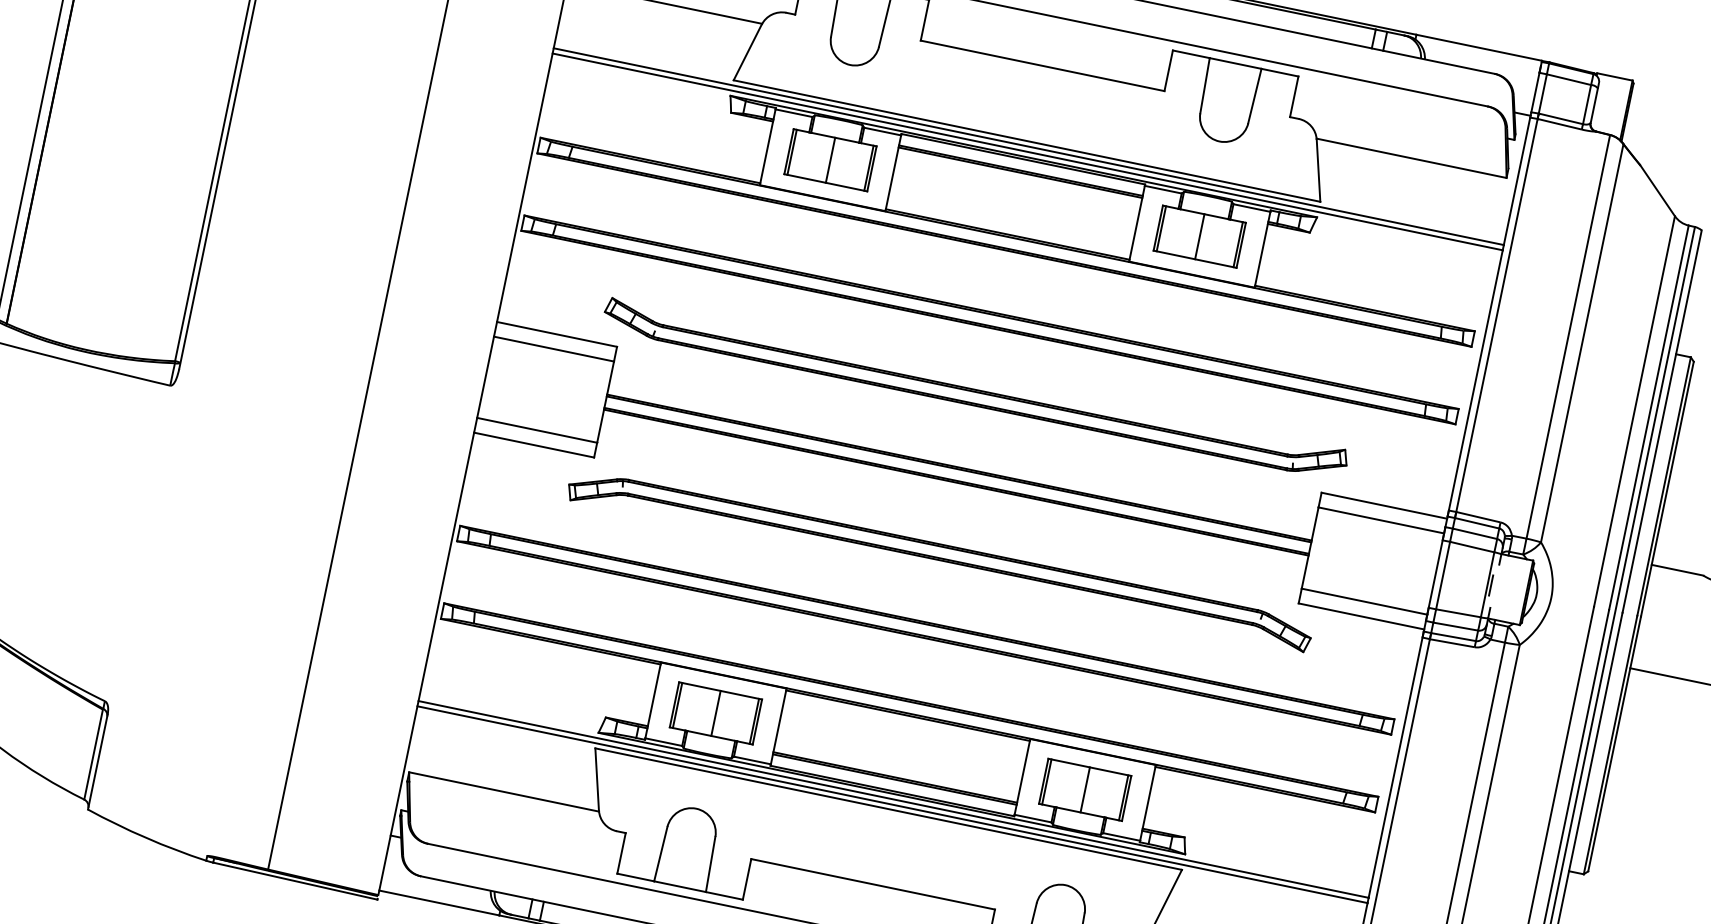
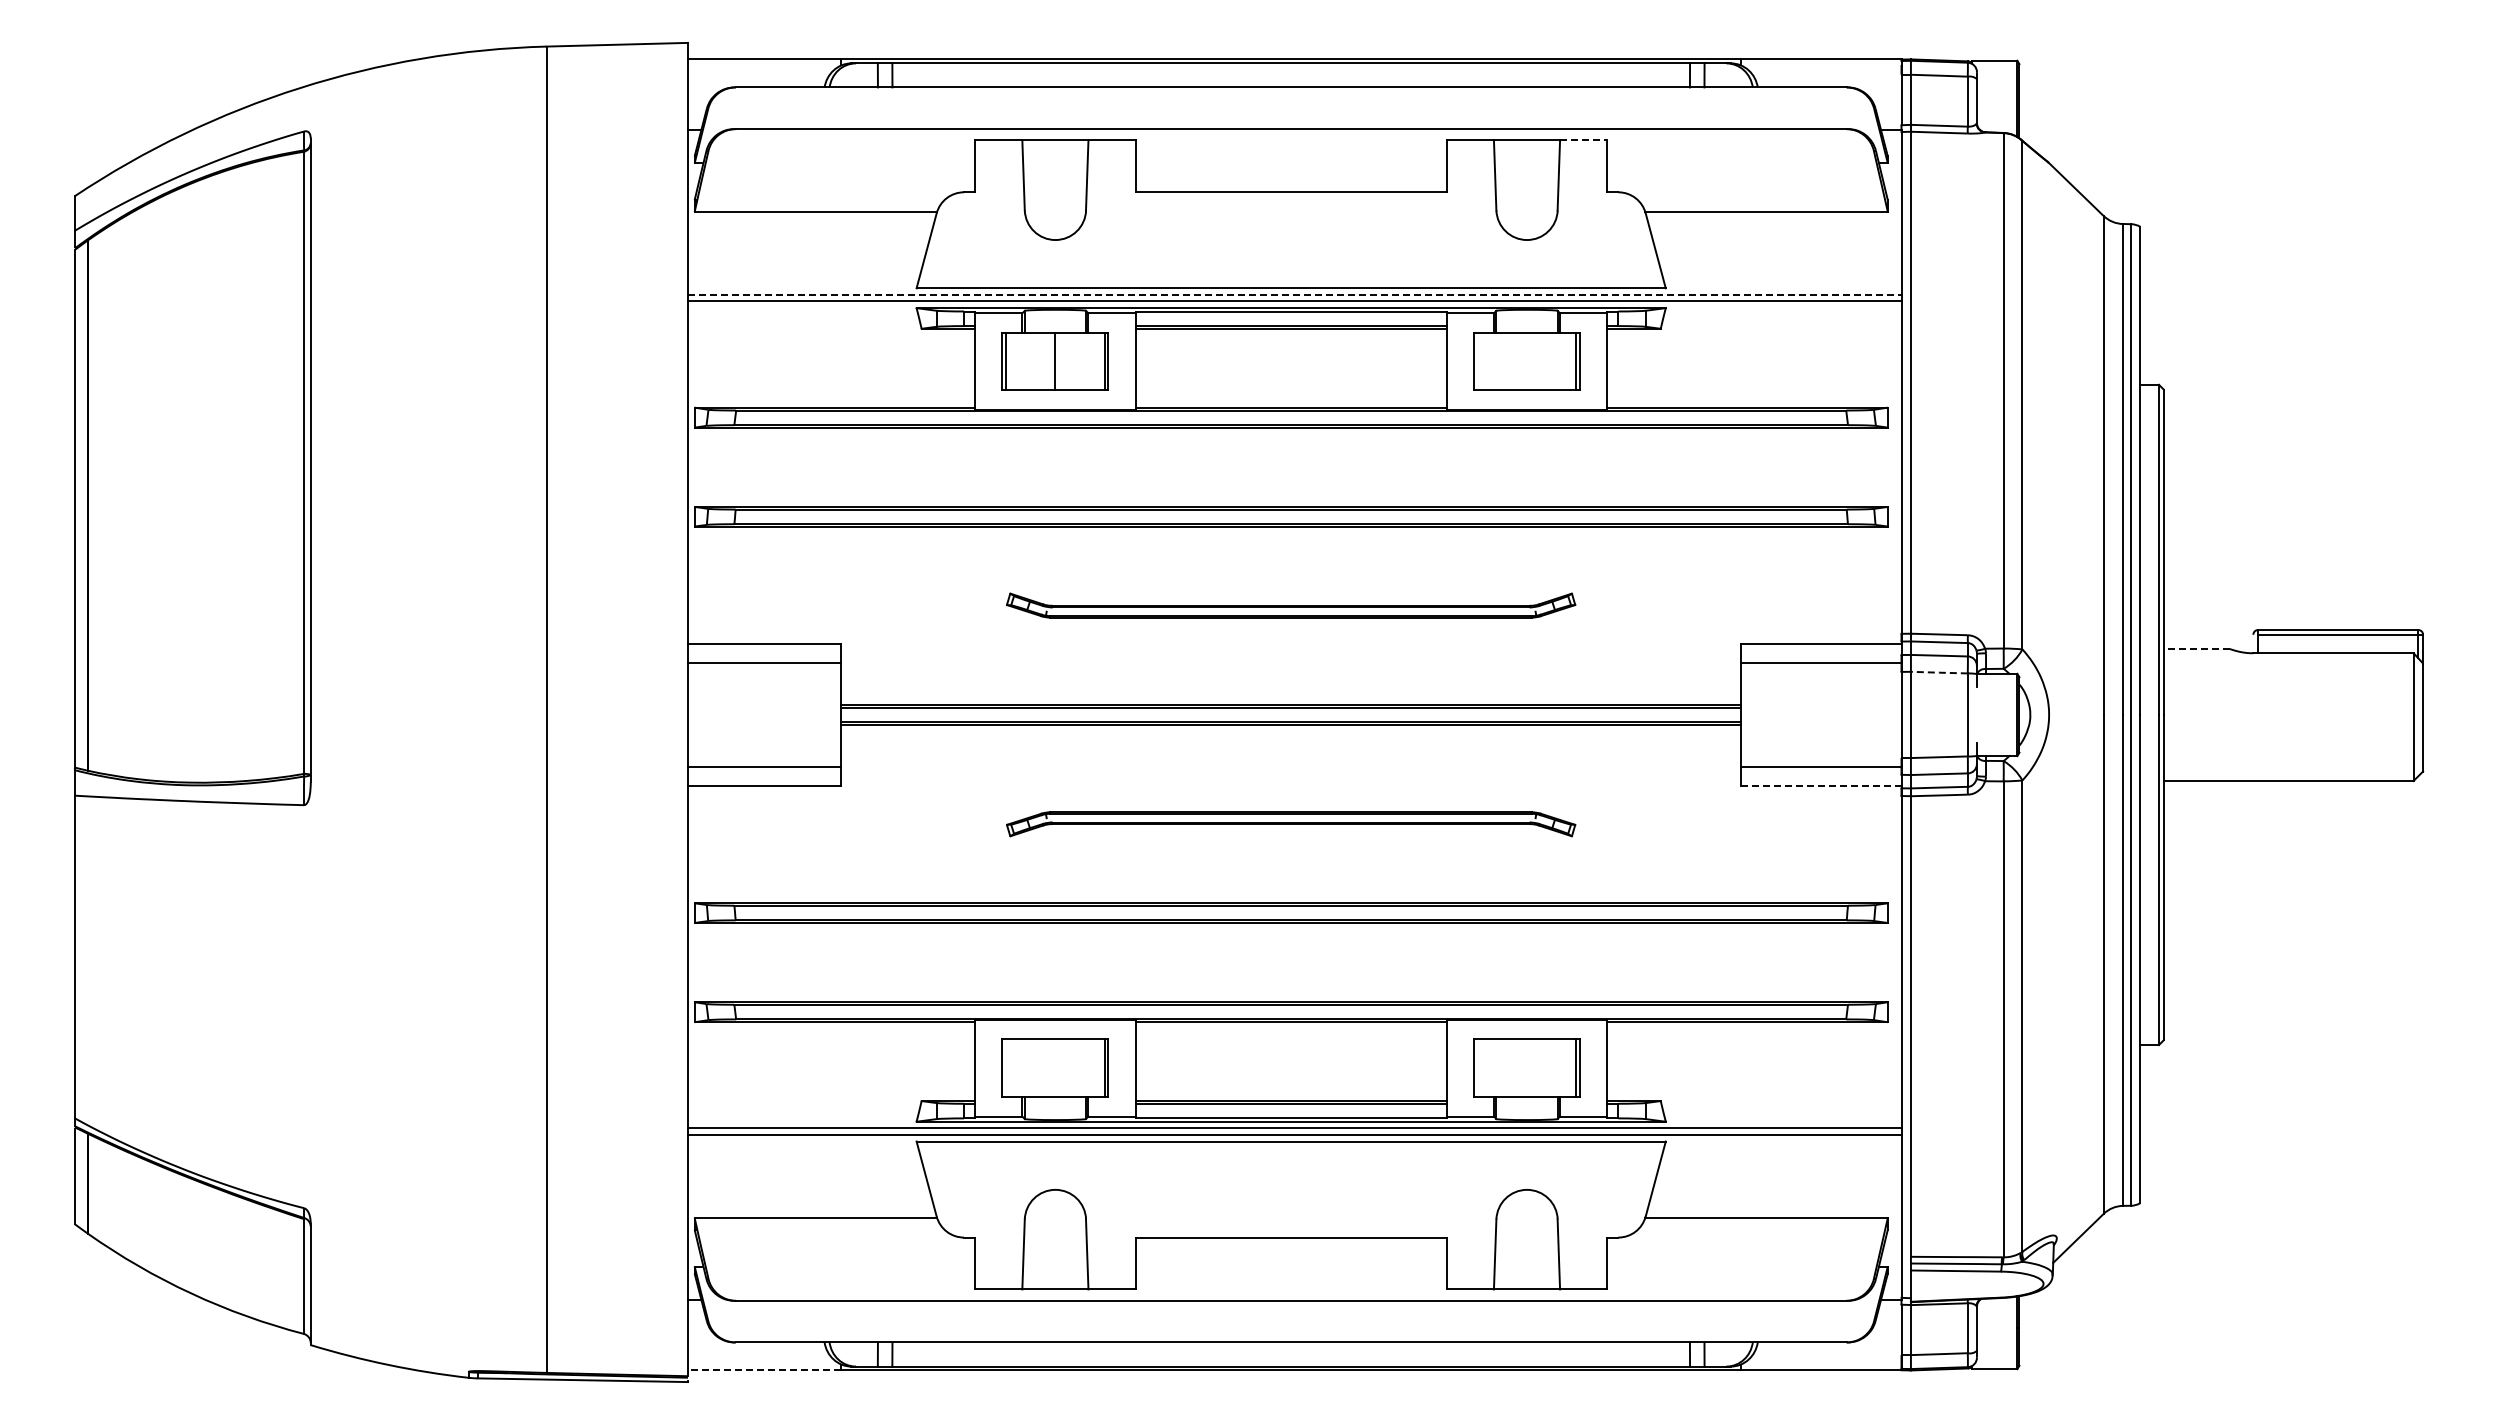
line: (1279, 72) -> (1583, 140), solid -> dashed
line: (1028, 146) -> (1294, 294), solid -> dashed
line: (1161, 228) -> (1478, 361), removed
line: (1200, 236) -> (1527, 361), removed
part: (975, 389) -> (1290, 605), size x0.6
line: (1472, 546) -> (1939, 672), solid -> dashed
part: (939, 560) -> (1290, 824), size x0.6
line: (1677, 569) -> (2196, 648), solid -> dashed
line: (1491, 585) -> (1972, 714), removed
line: (1360, 616) -> (1820, 785), solid -> dashed
line: (677, 704) -> (1006, 1067), removed
line: (716, 712) -> (1055, 1067), removed
line: (1047, 781) -> (1478, 1067), removed
line: (1085, 789) -> (1527, 1067), removed
line: (439, 902) -> (764, 1370), solid -> dashed

